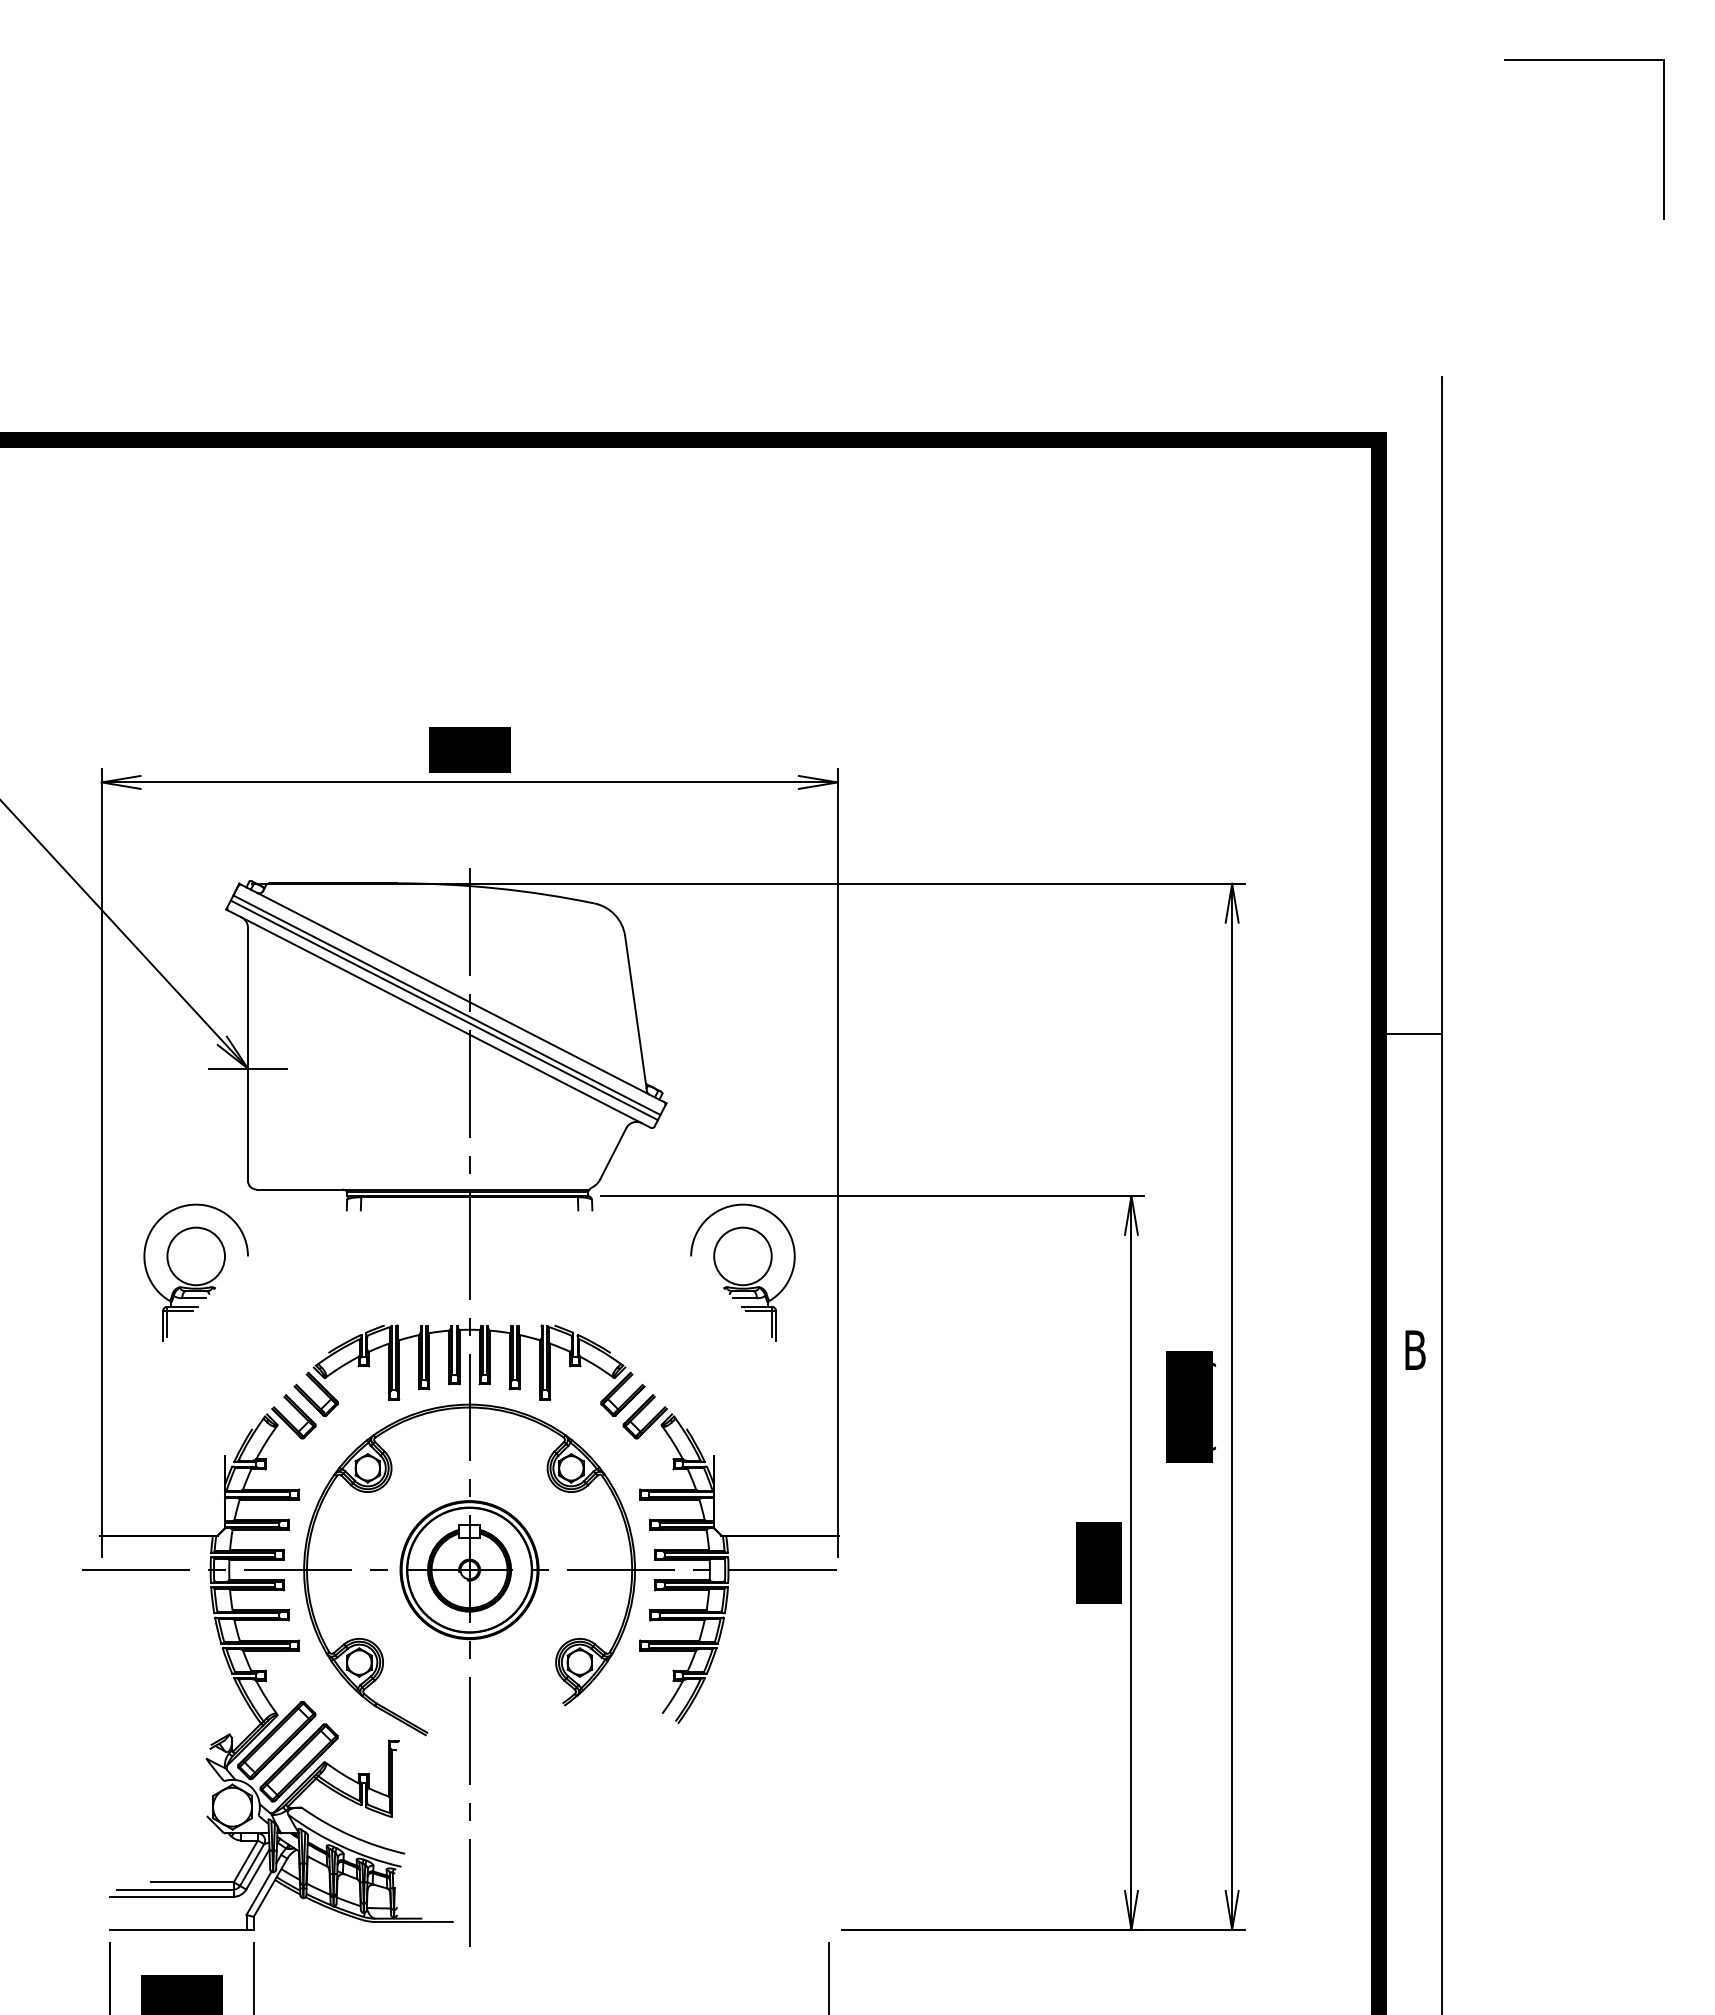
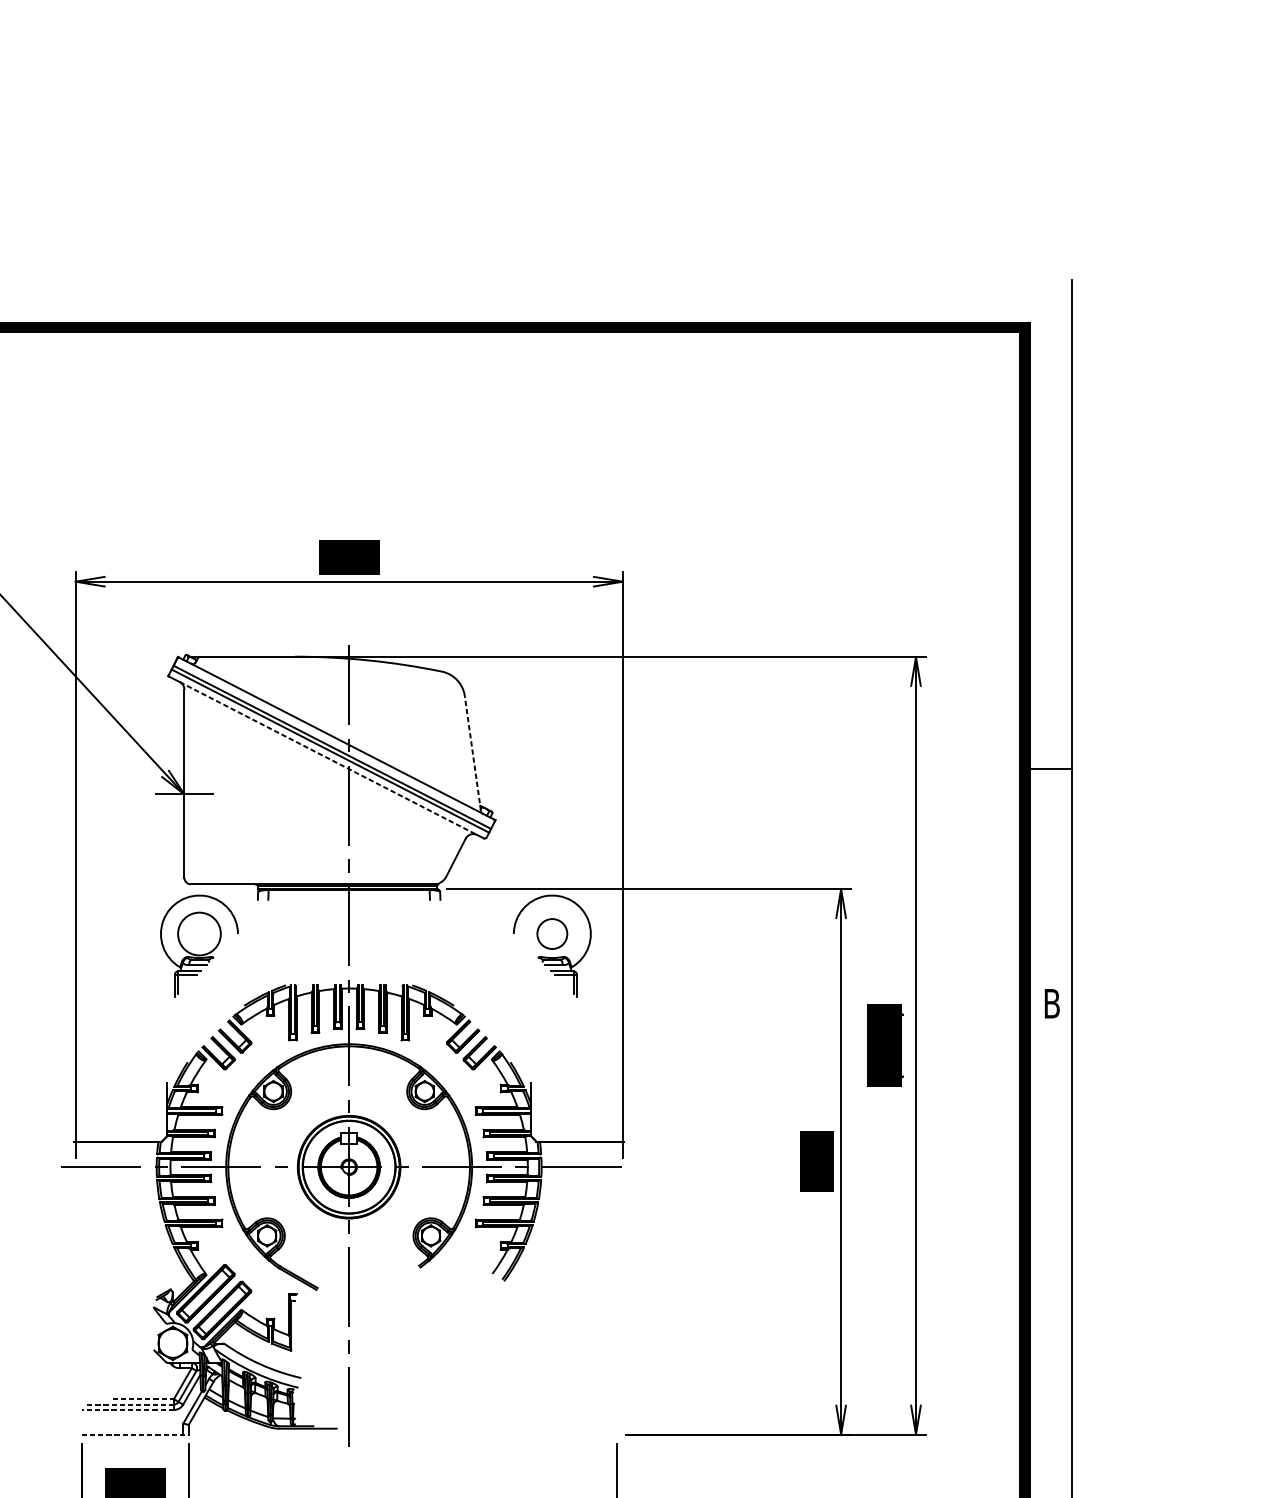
part: (1584, 60) -> (1177, 45), removed
line: (635, 1013) -> (472, 753), solid -> dashed
line: (441, 1020) -> (328, 758), solid -> dashed
circle: (742, 1256) -> (552, 934), size x0.7
part: (195, 1272) -> (198, 945), moved
line: (193, 1882) -> (143, 1399), solid -> dashed
line: (175, 1889) -> (130, 1404), solid -> dashed
line: (171, 1896) -> (127, 1409), solid -> dashed
line: (181, 1929) -> (135, 1434), solid -> dashed

